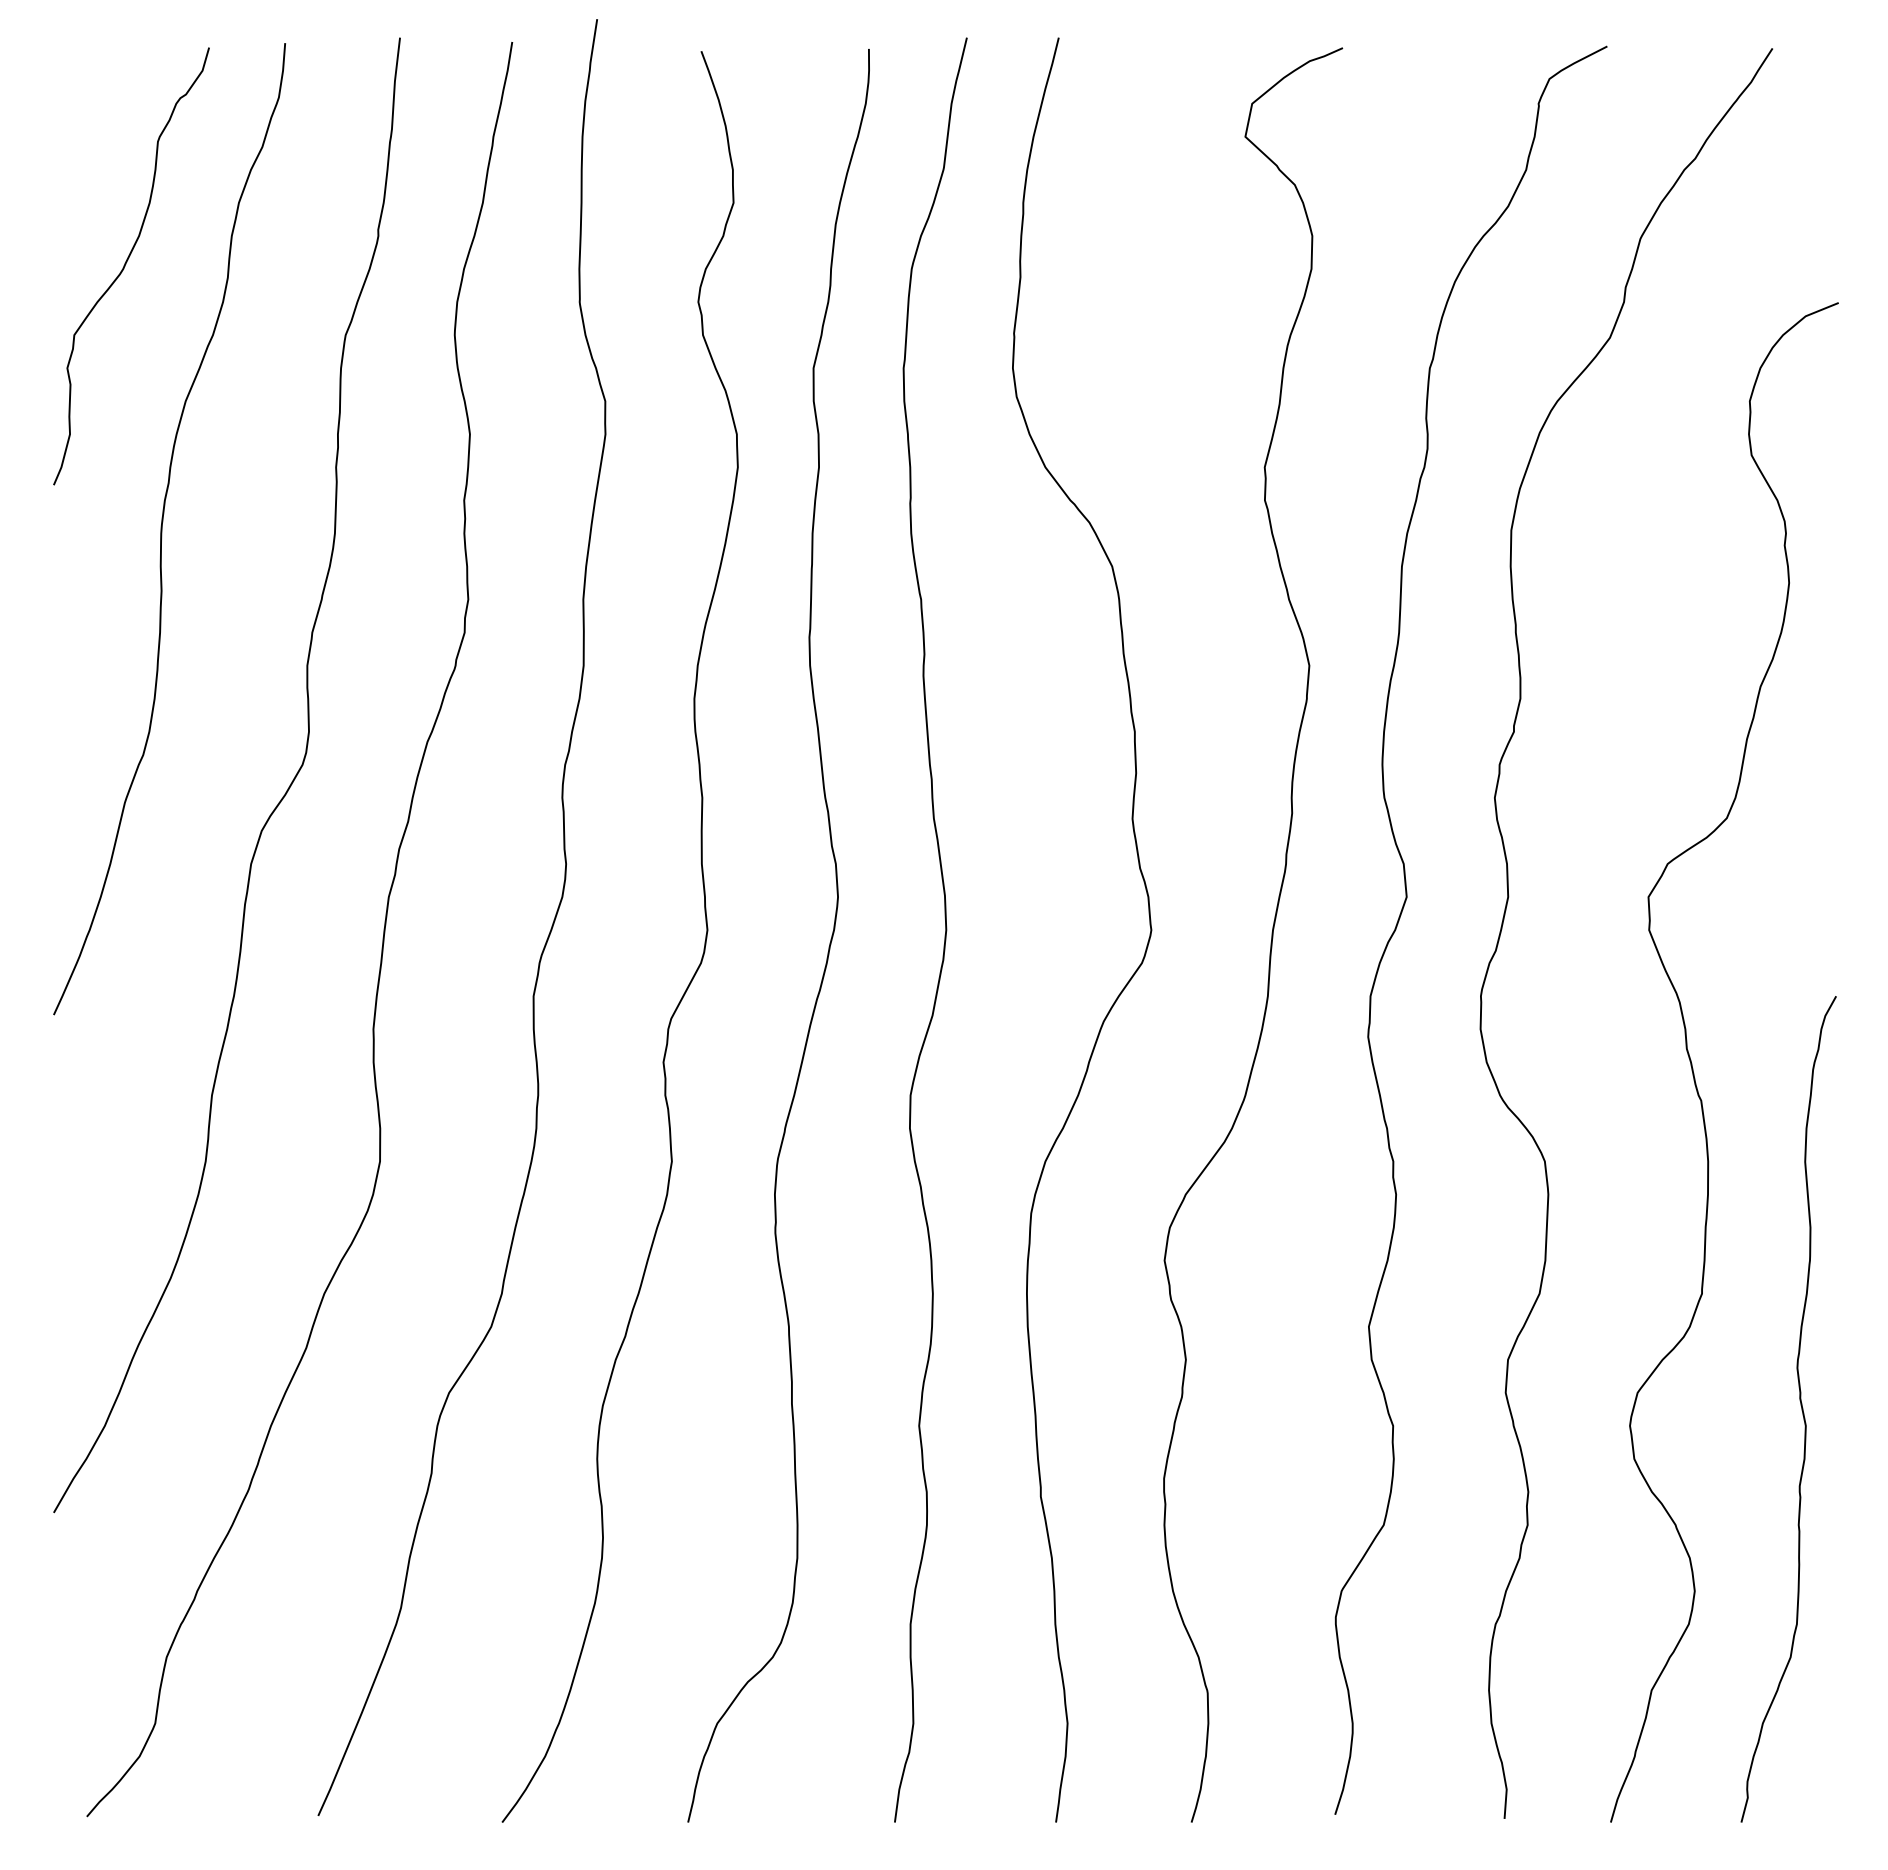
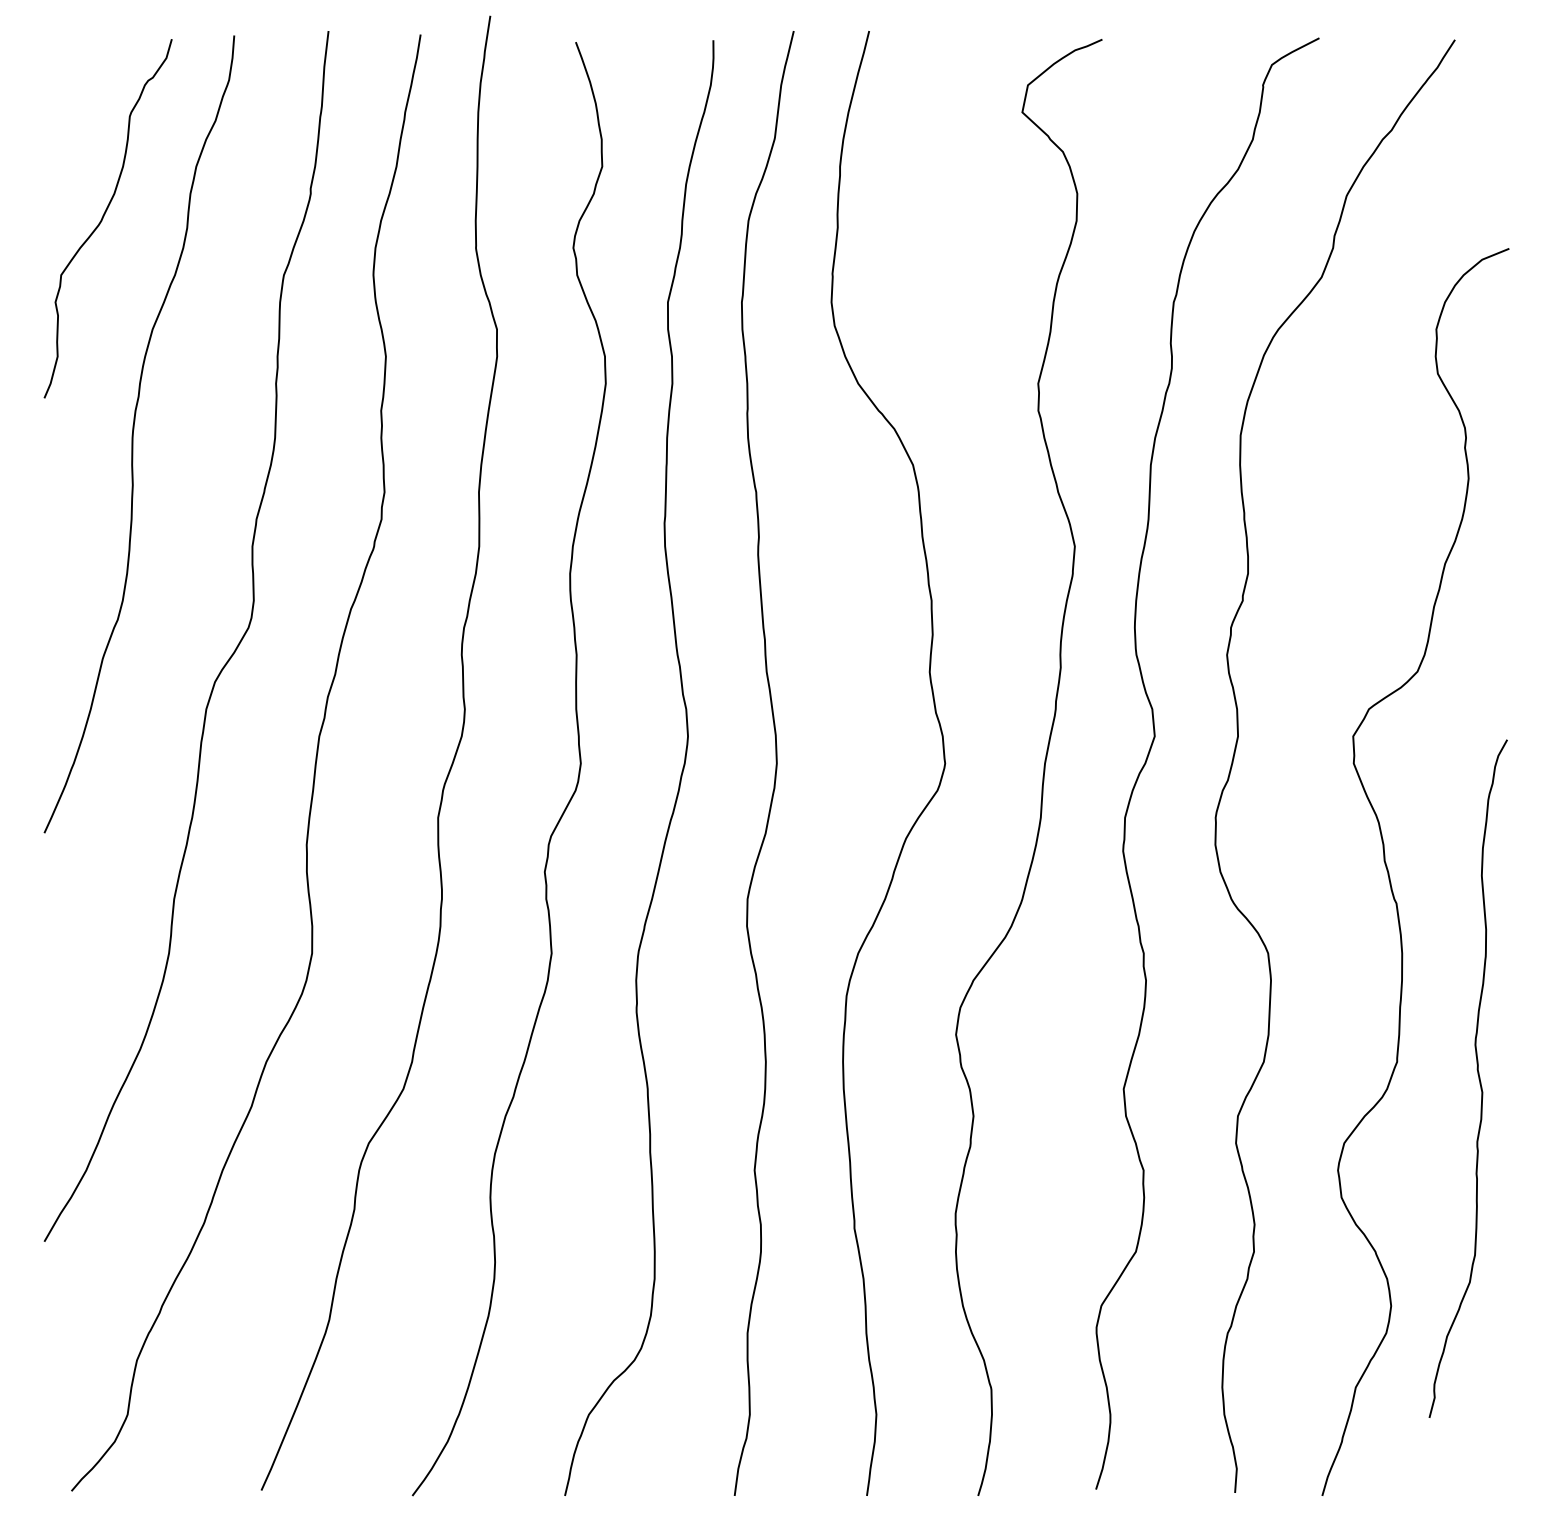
curve: (1799, 1404) -> (1477, 1074), moved

